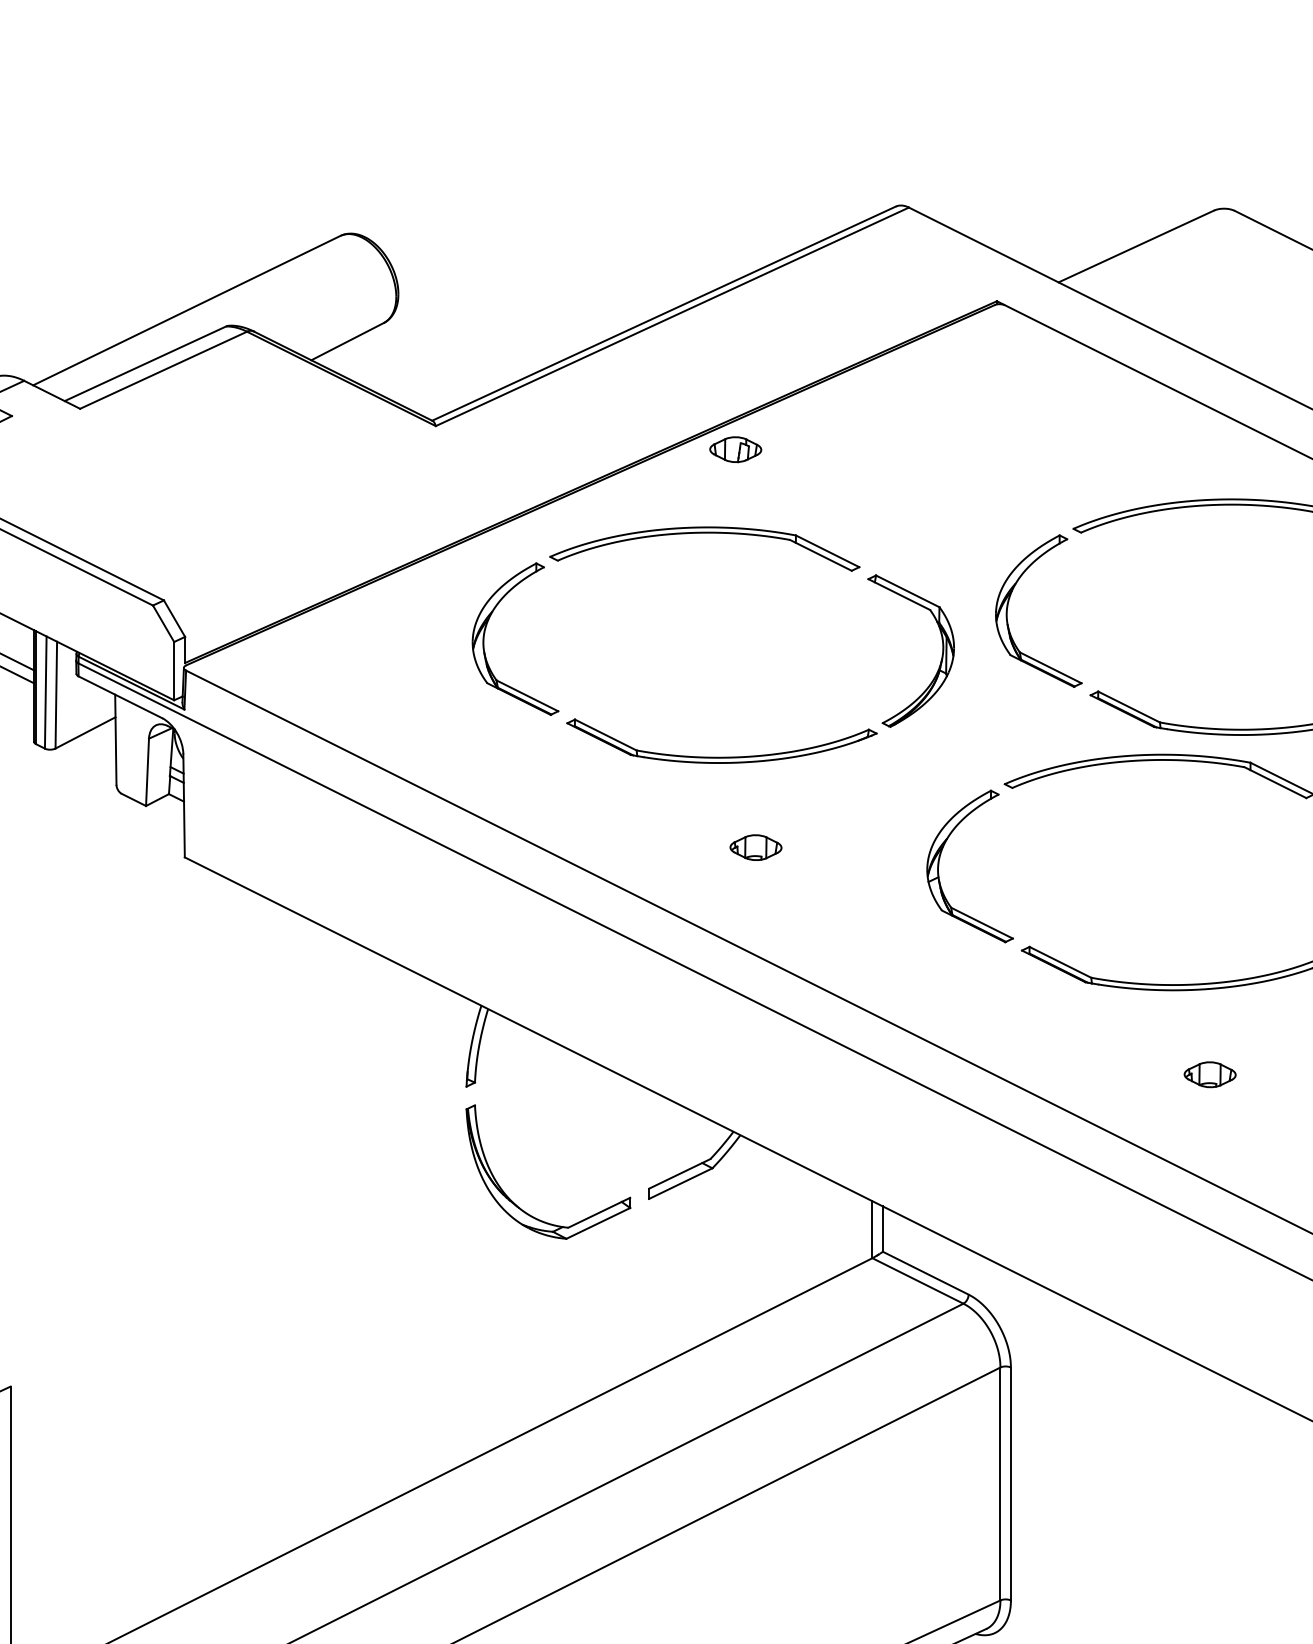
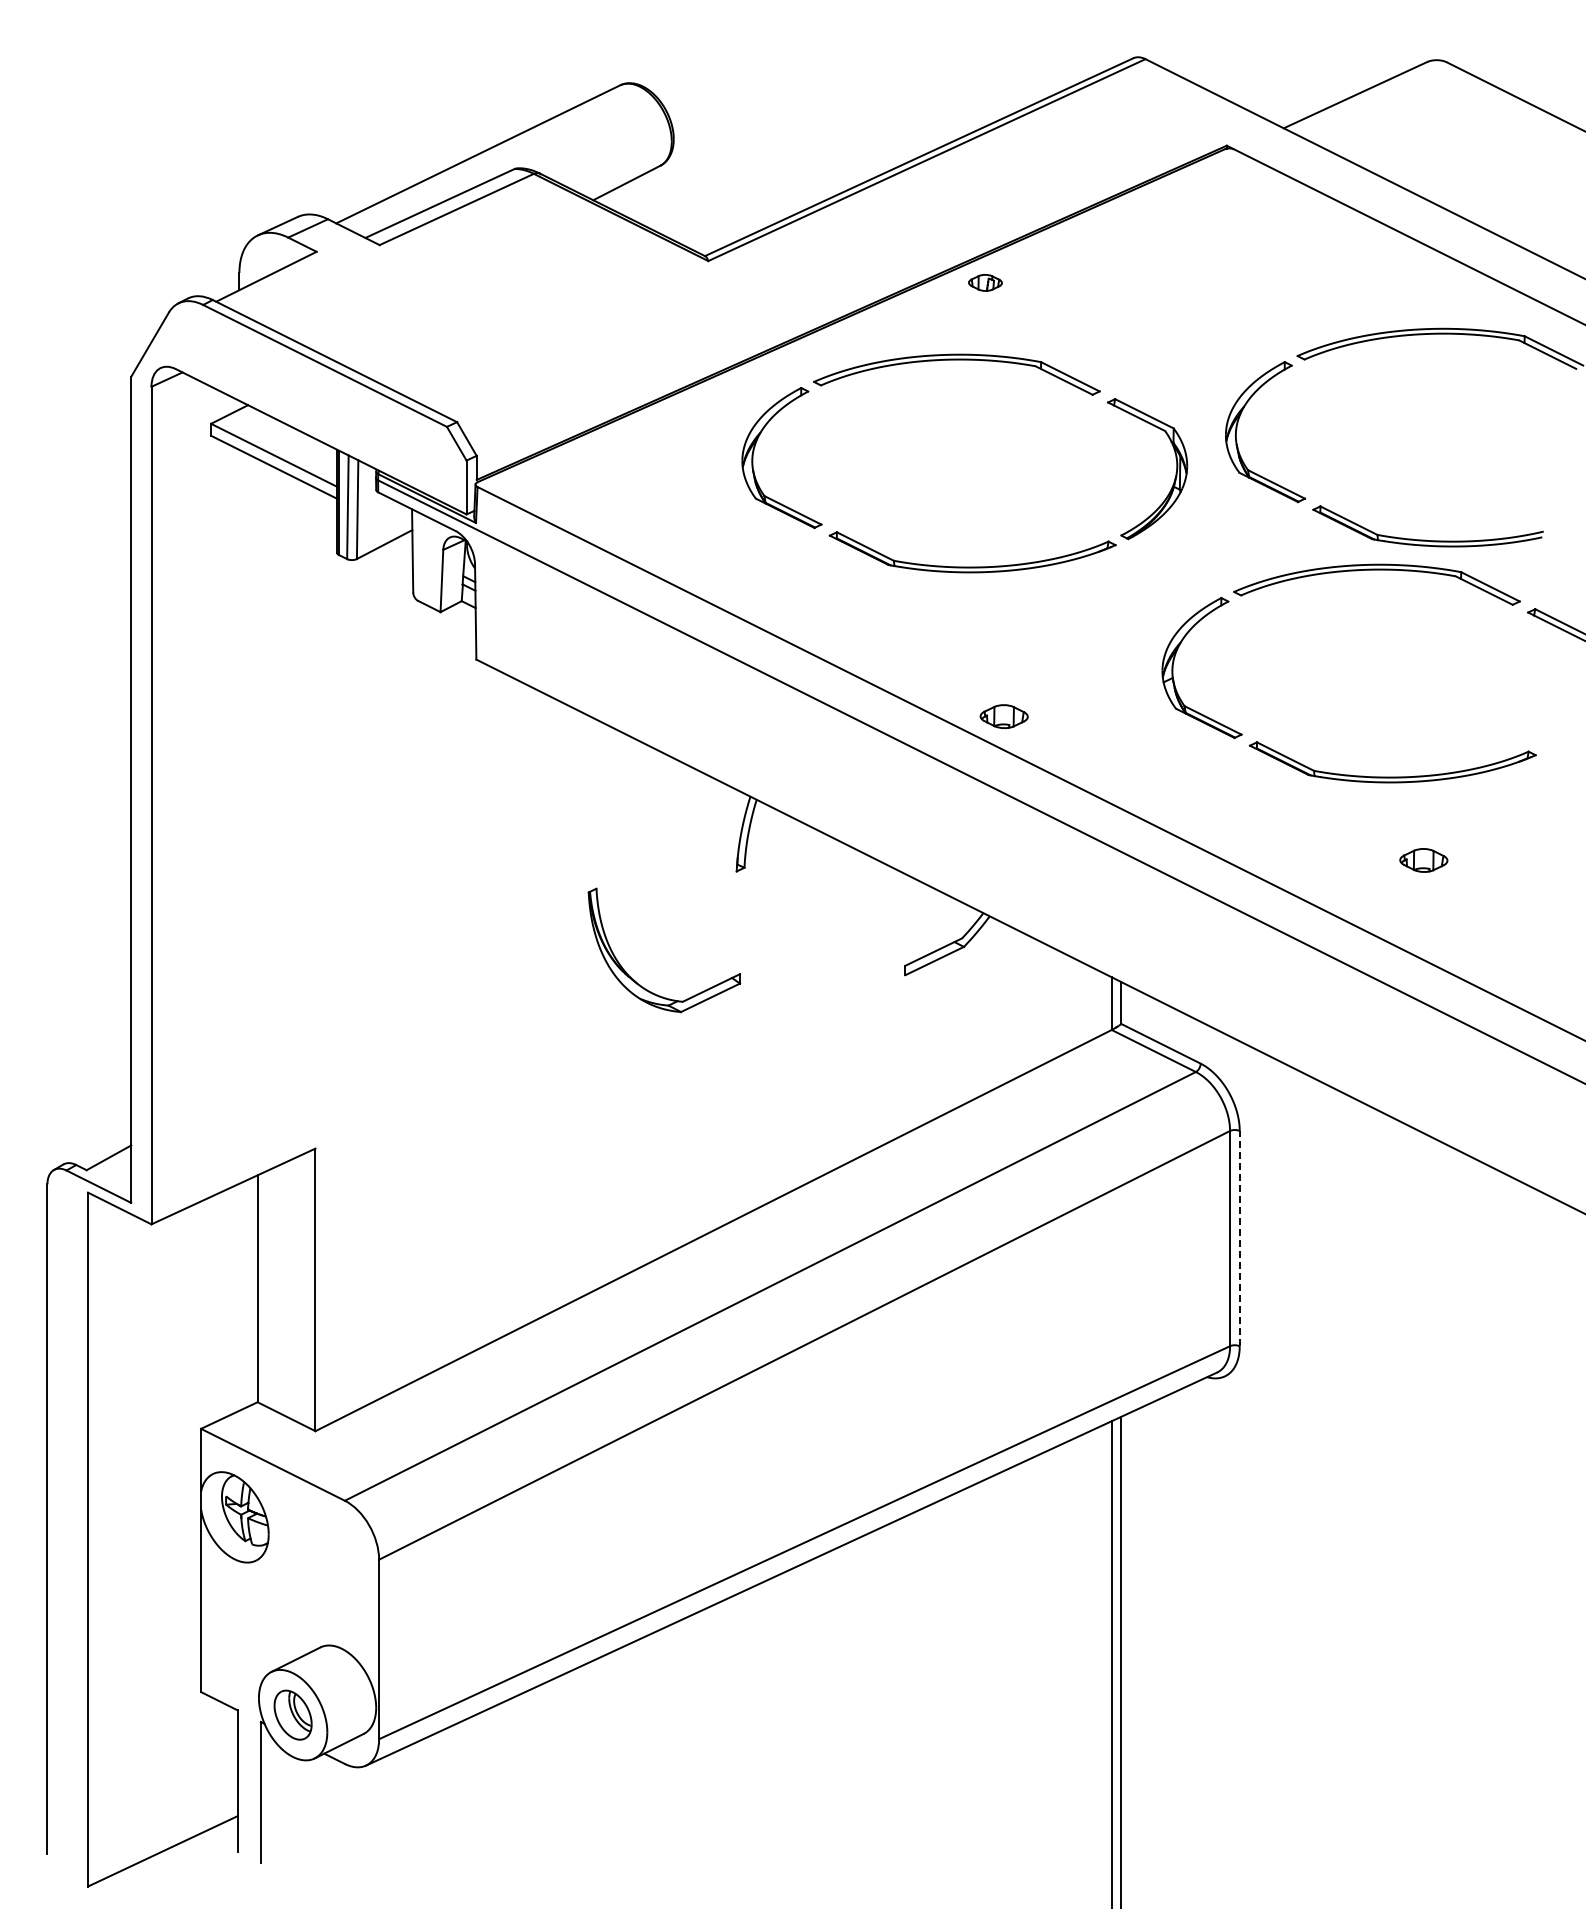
part: (735, 449) -> (985, 282), size x0.7
part: (755, 847) -> (1003, 716), moved
part: (522, 1208) -> (640, 984), moved
line: (1010, 1483) -> (1239, 1238), solid -> dashed

